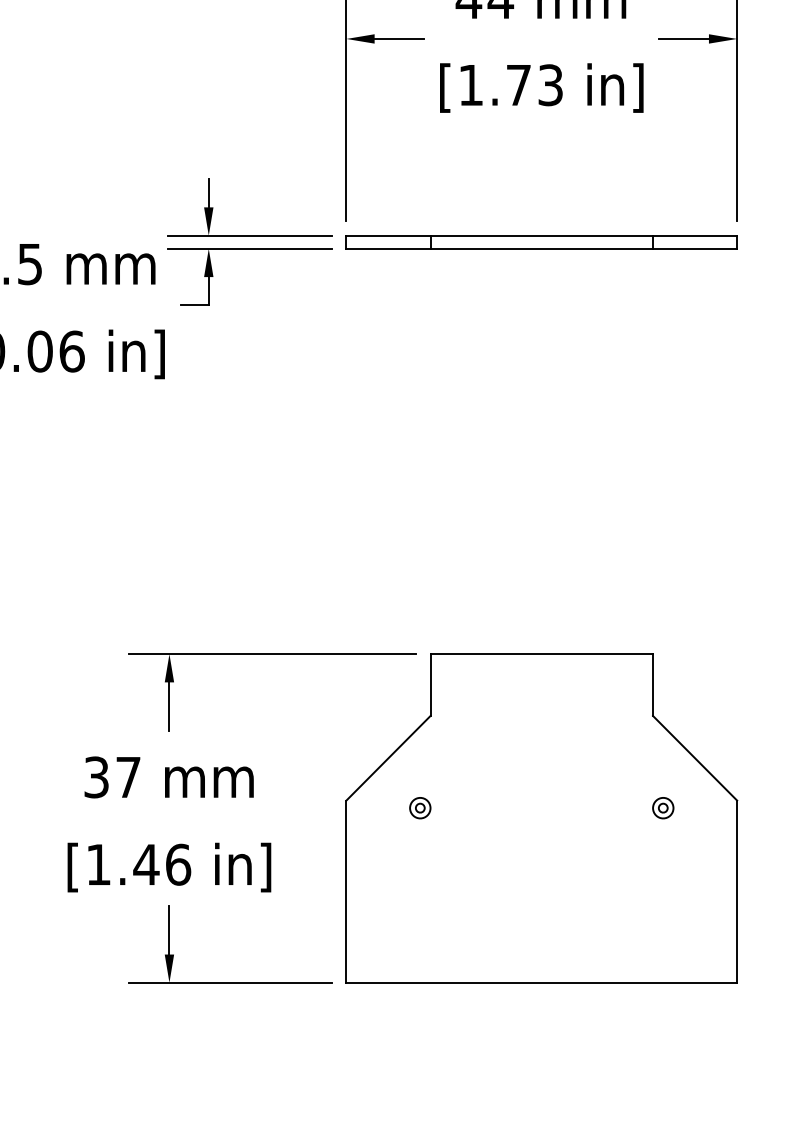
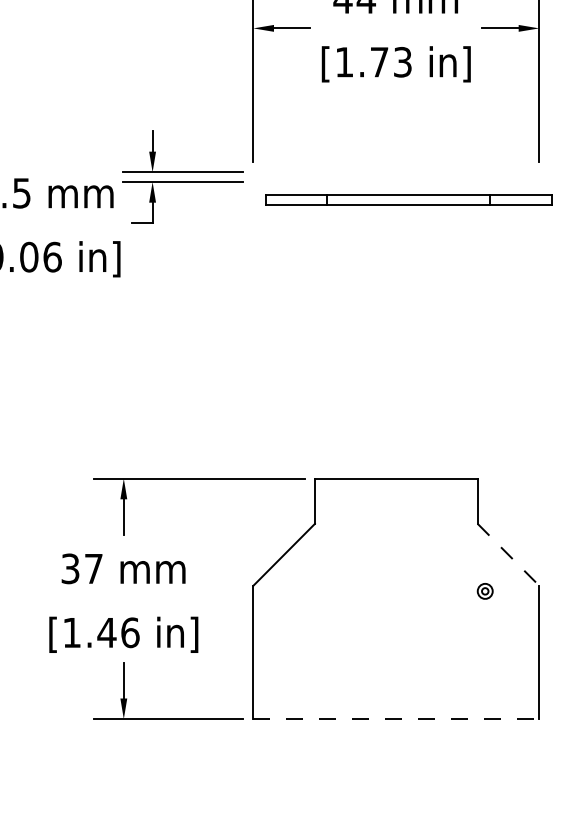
part: (541, 242) -> (408, 200), moved
line: (695, 758) -> (508, 555), solid -> dashed
part: (420, 808) -> (307, 591), removed
line: (542, 982) -> (396, 718), solid -> dashed

